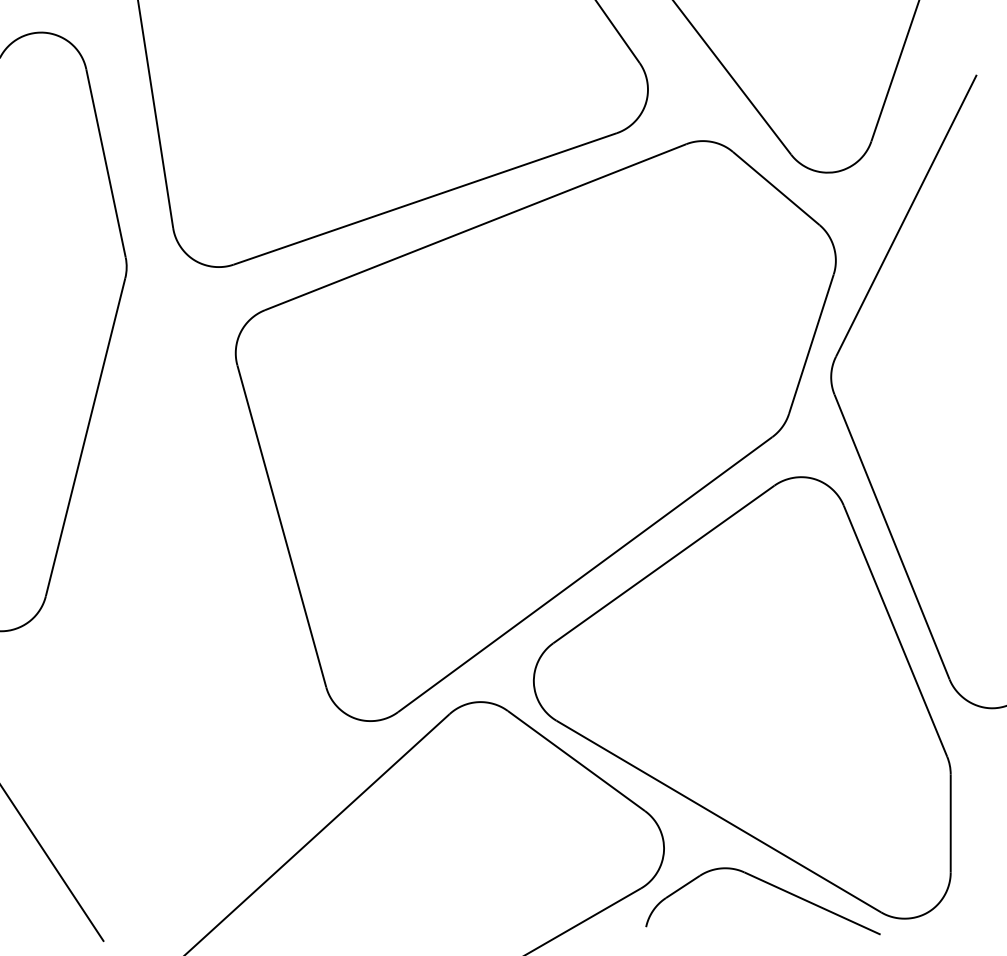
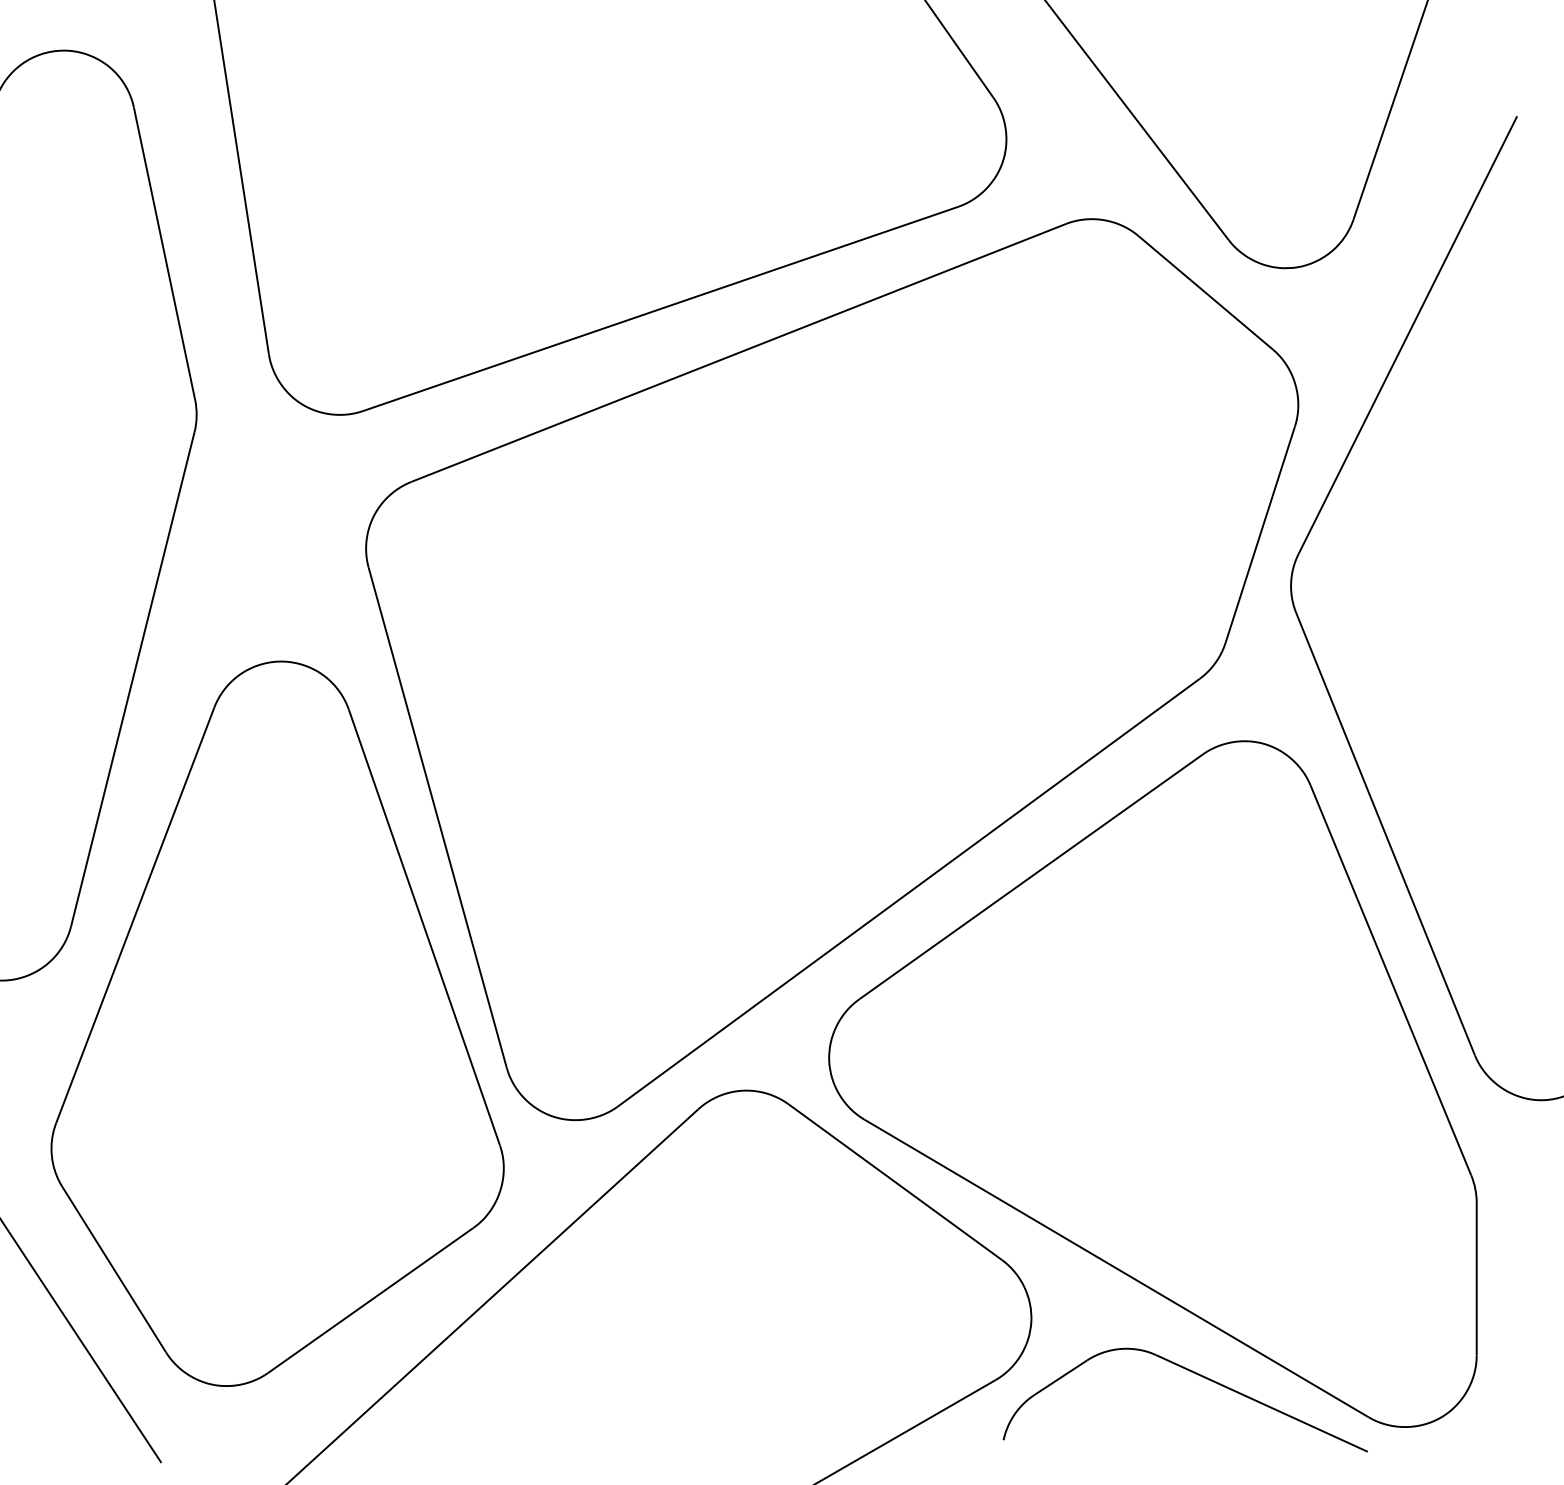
part: (178, 659) -> (277, 1024), added

